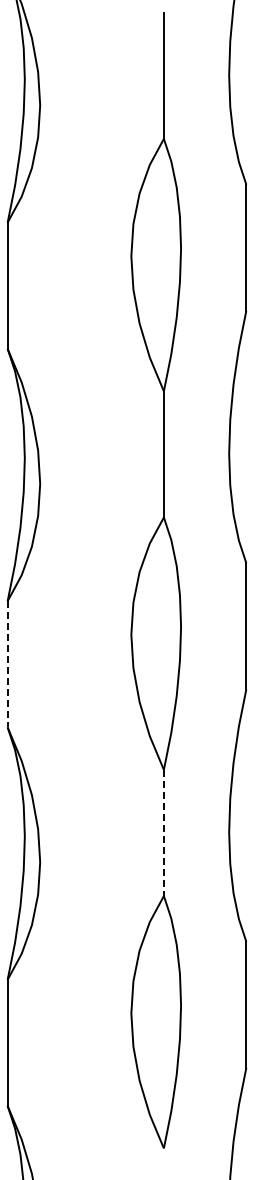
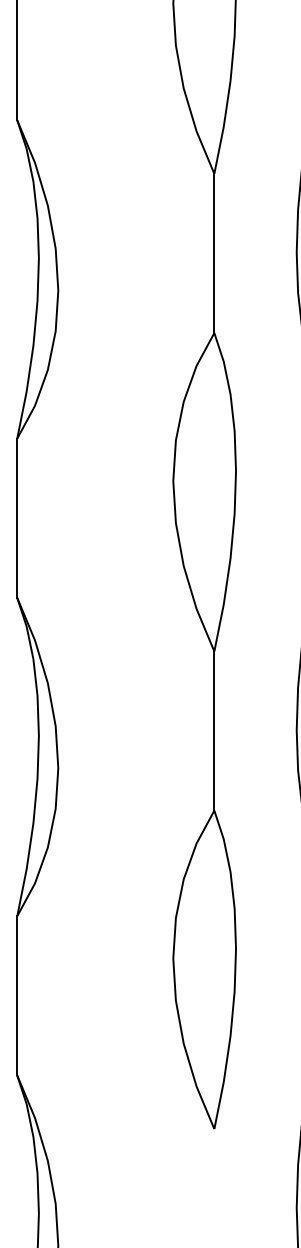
line: (7, 664) -> (17, 518), dashed -> solid
line: (163, 833) -> (213, 731), dashed -> solid

